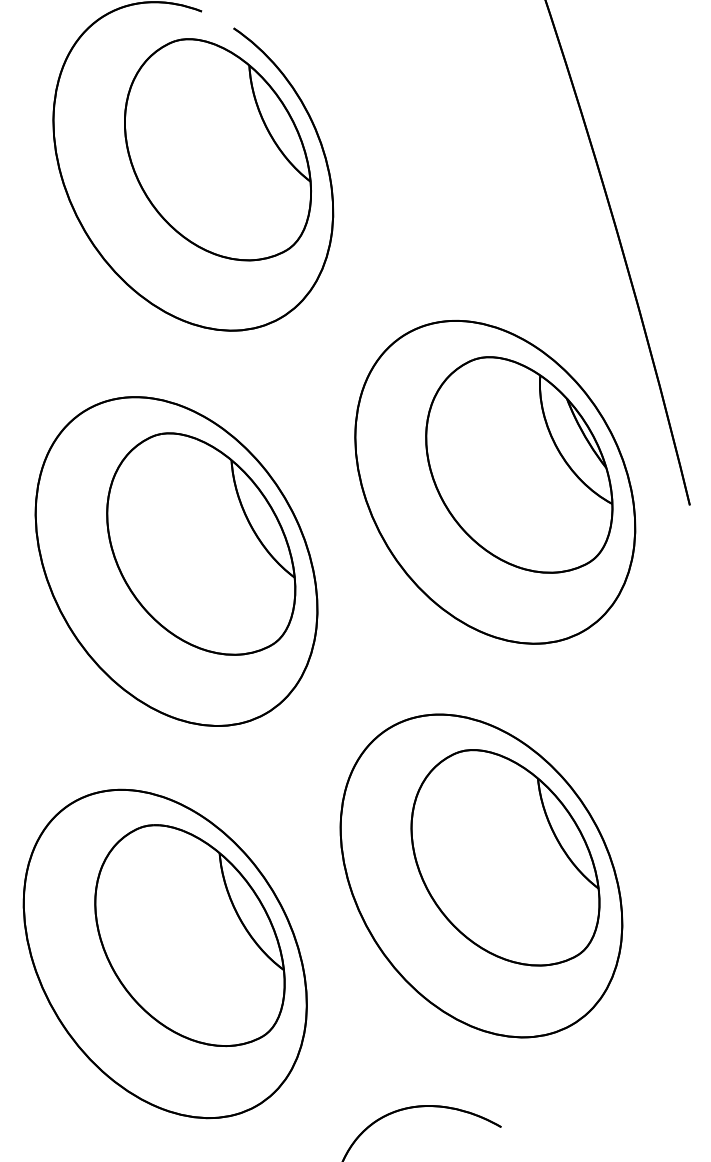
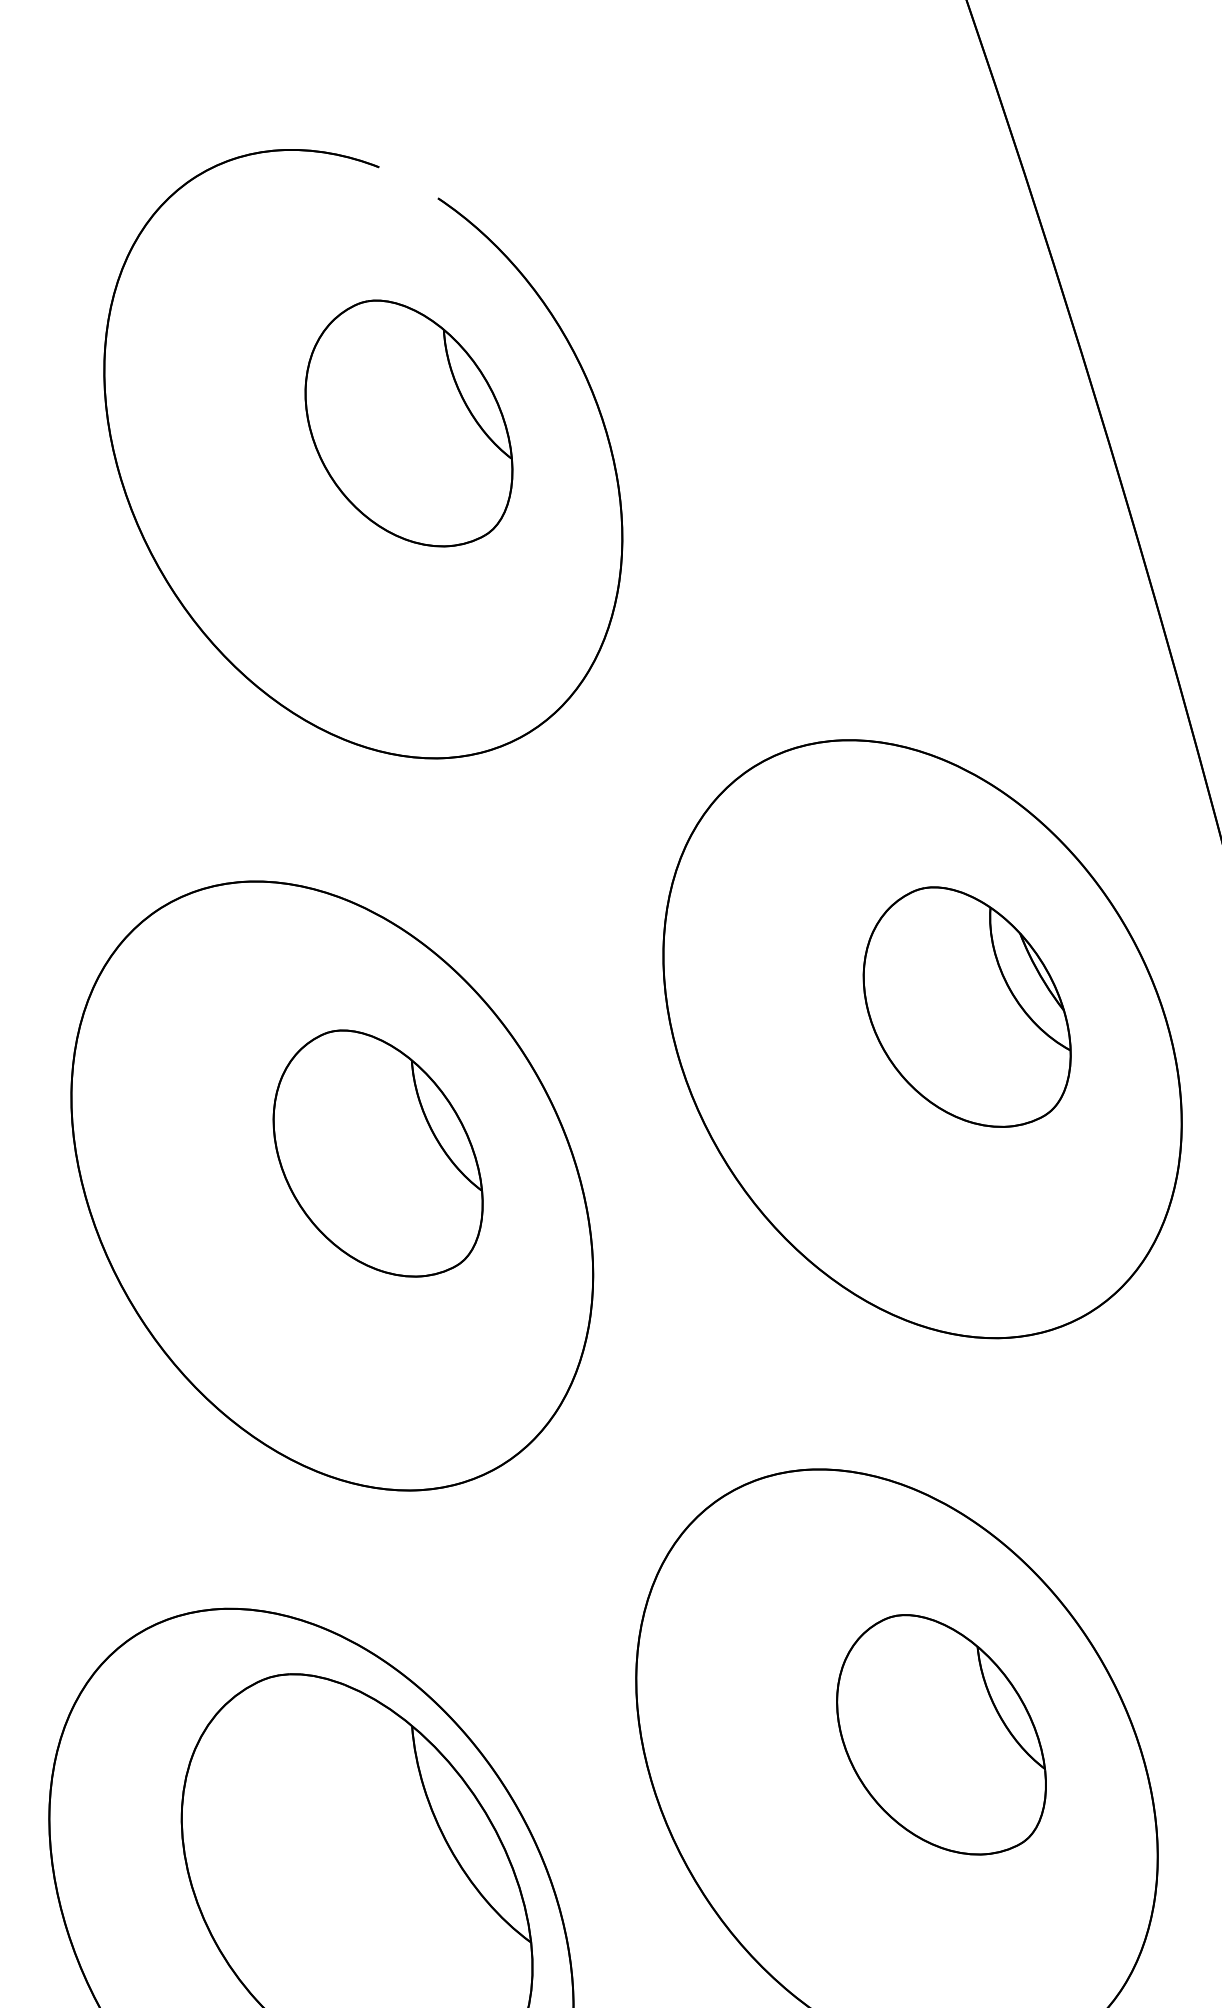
part: (217, 149) -> (408, 422), size x0.6
part: (519, 464) -> (967, 1006), size x0.6
part: (201, 543) -> (378, 1152), size x0.6
part: (505, 857) -> (941, 1734), size x0.6

